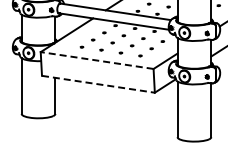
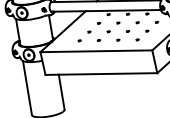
line: (96, 60) -> (95, 51), dashed -> solid
line: (98, 84) -> (101, 74), dashed -> solid

